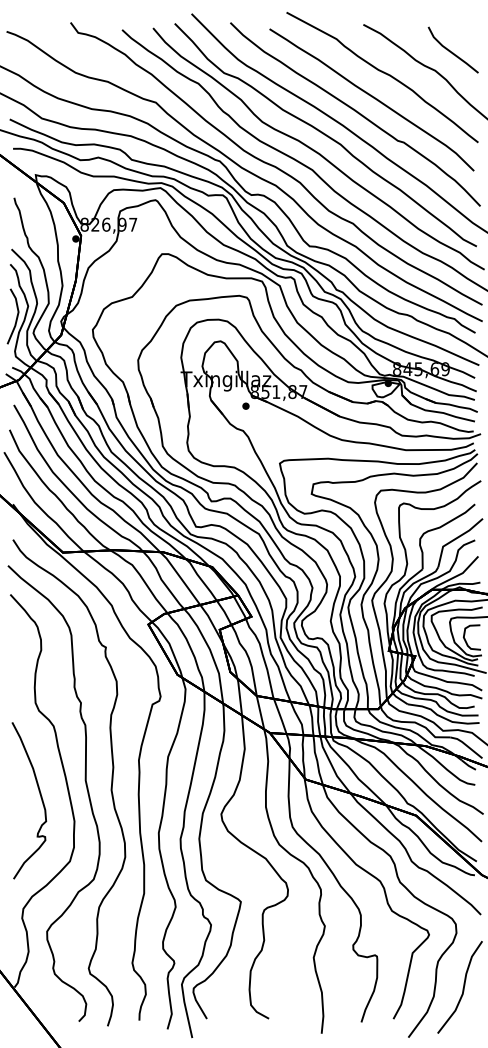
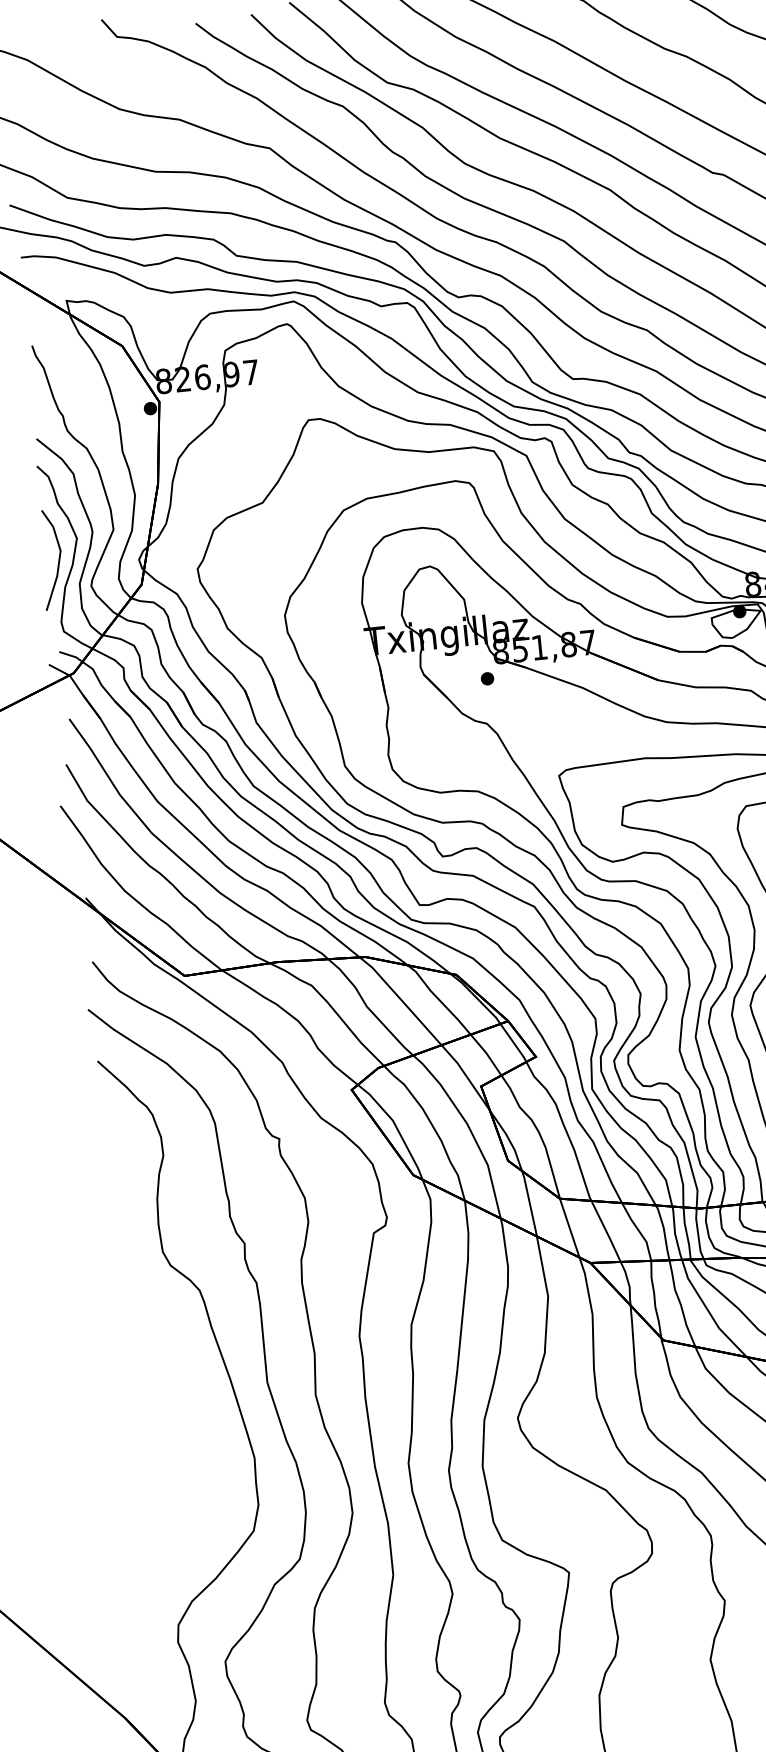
part: (40, 797) -> (188, 1421), removed

